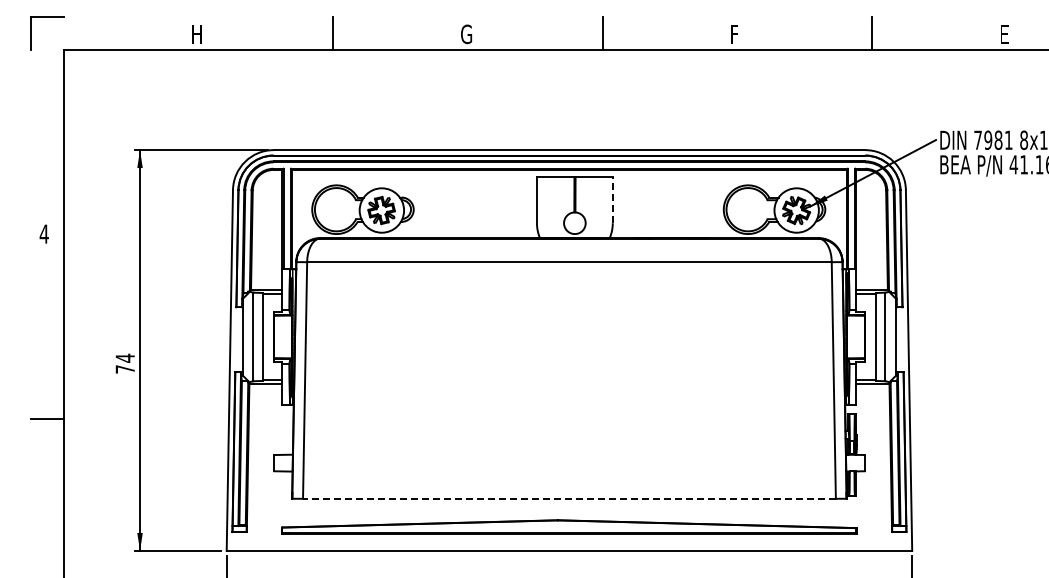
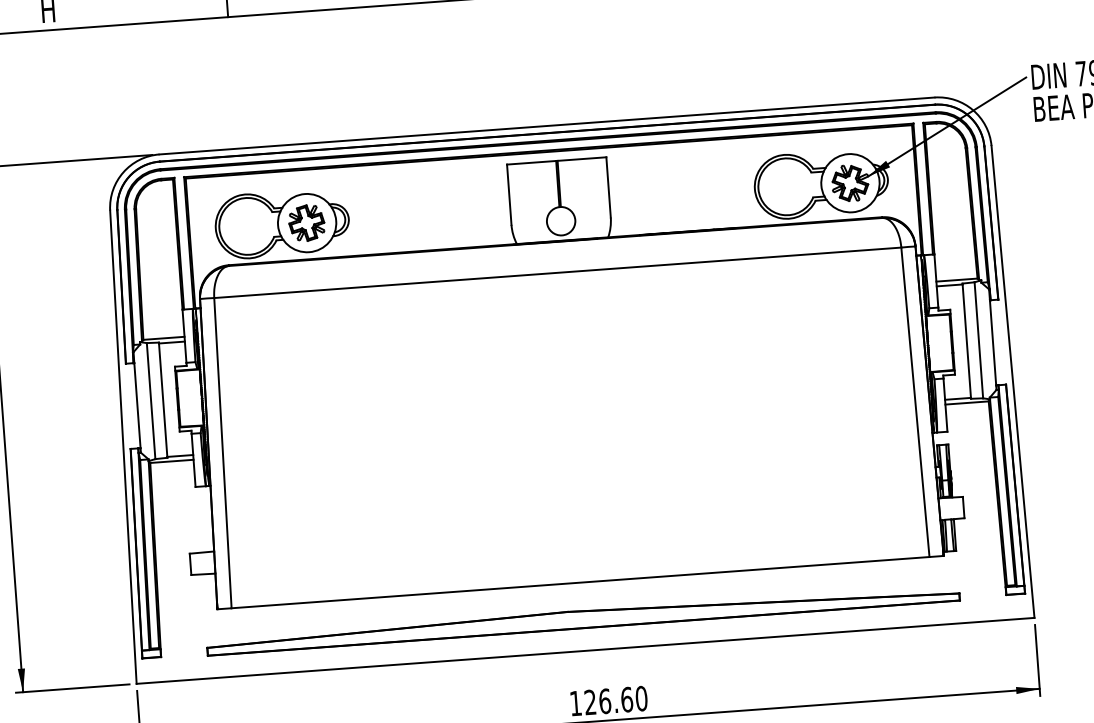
line: (612, 199) -> (608, 186), dashed -> solid
line: (568, 498) -> (579, 582), dashed -> solid

